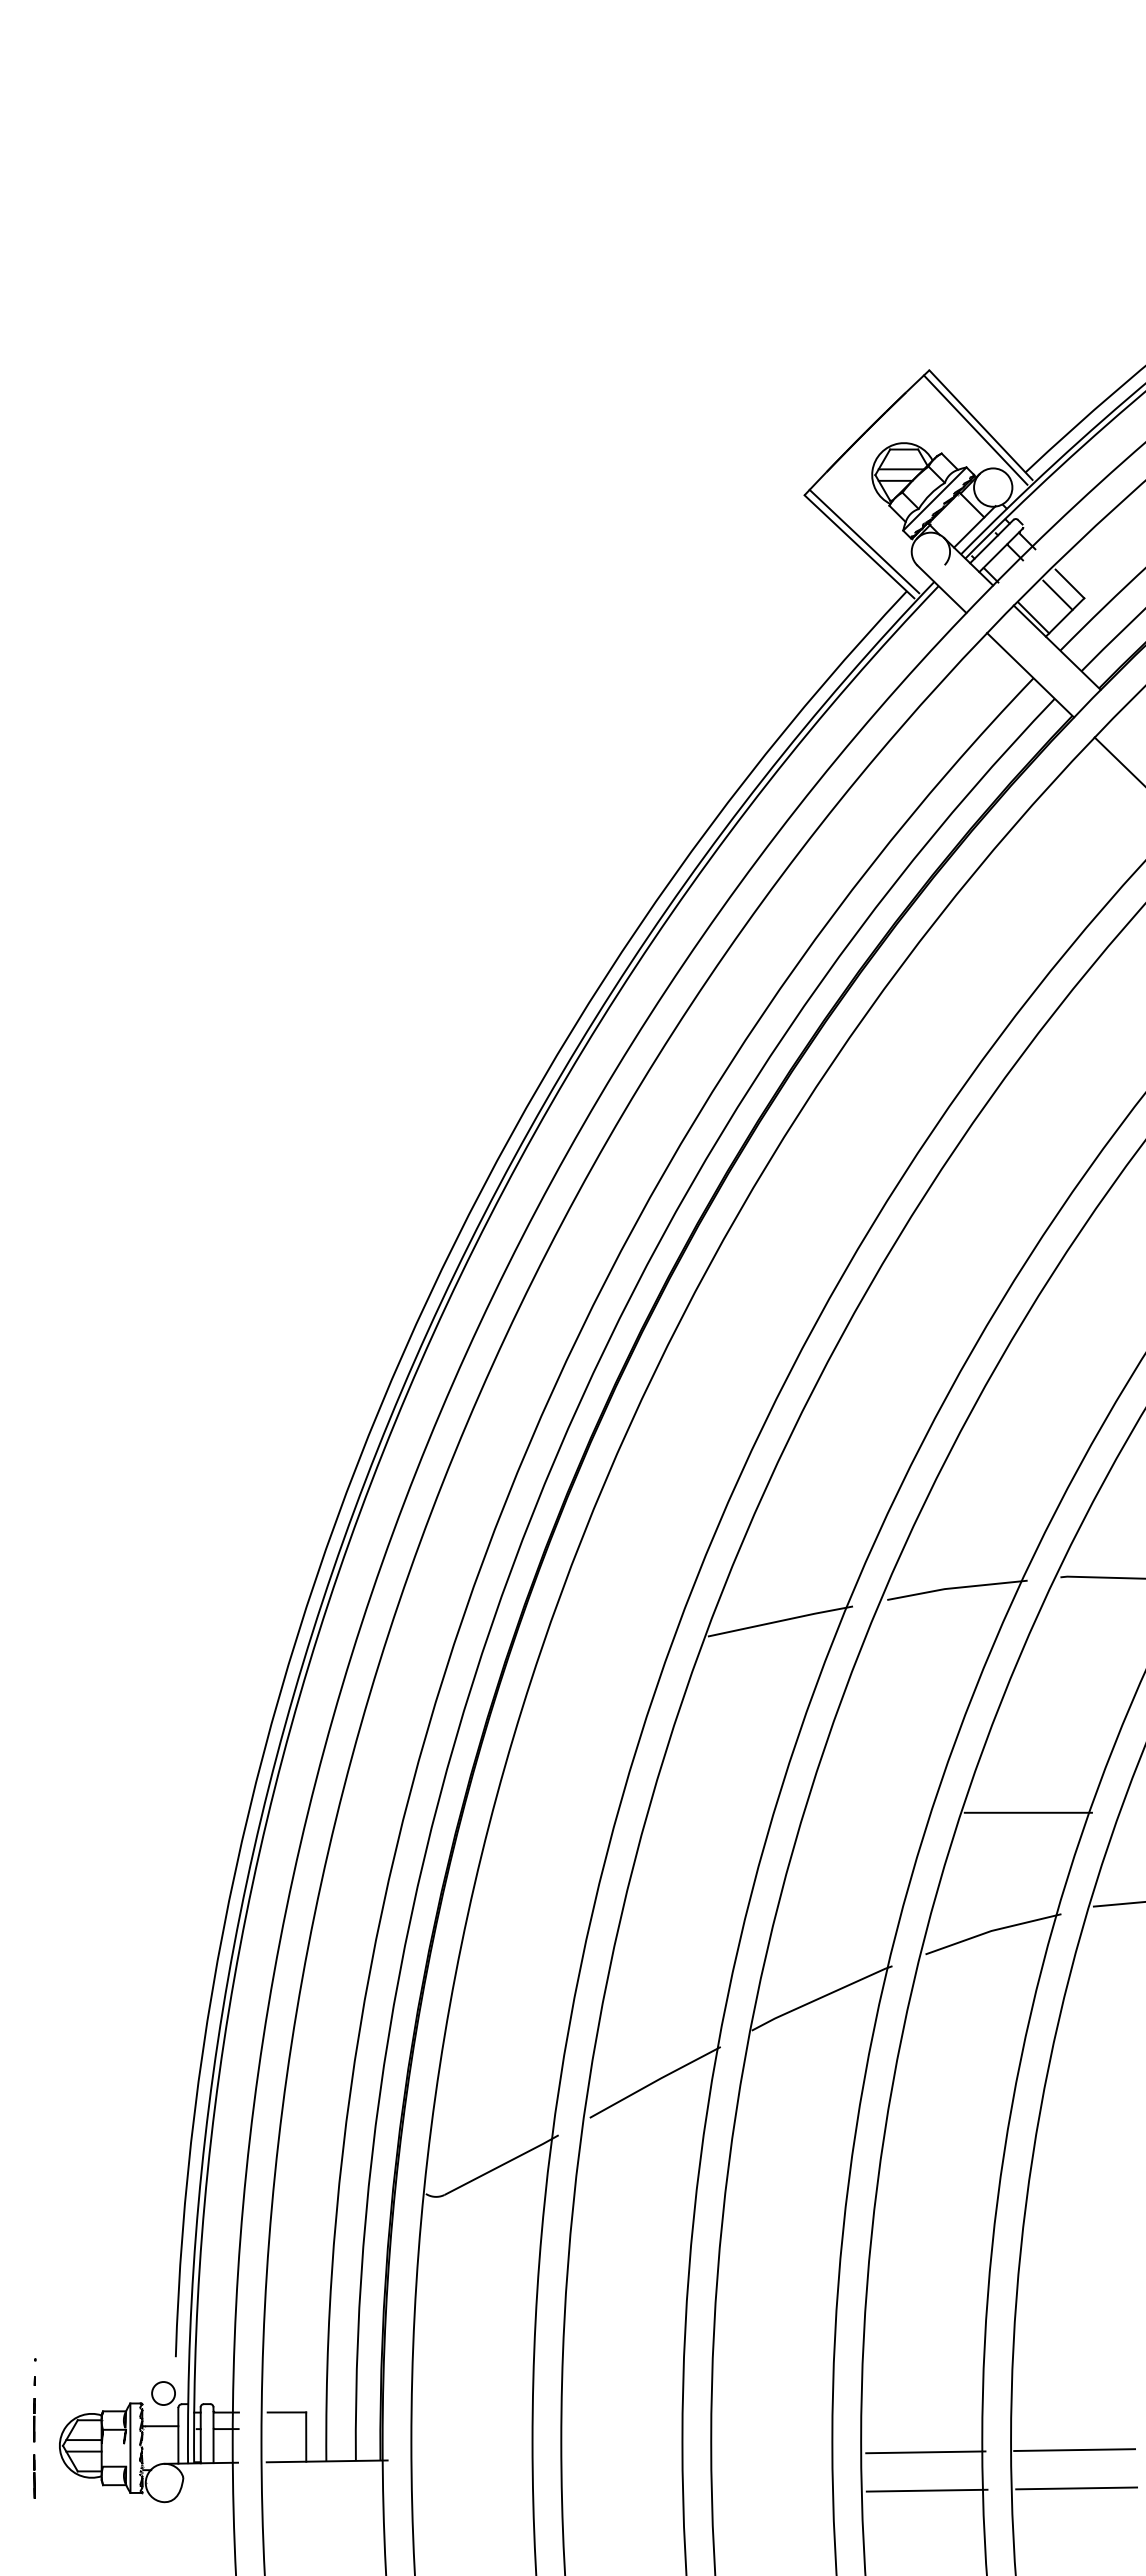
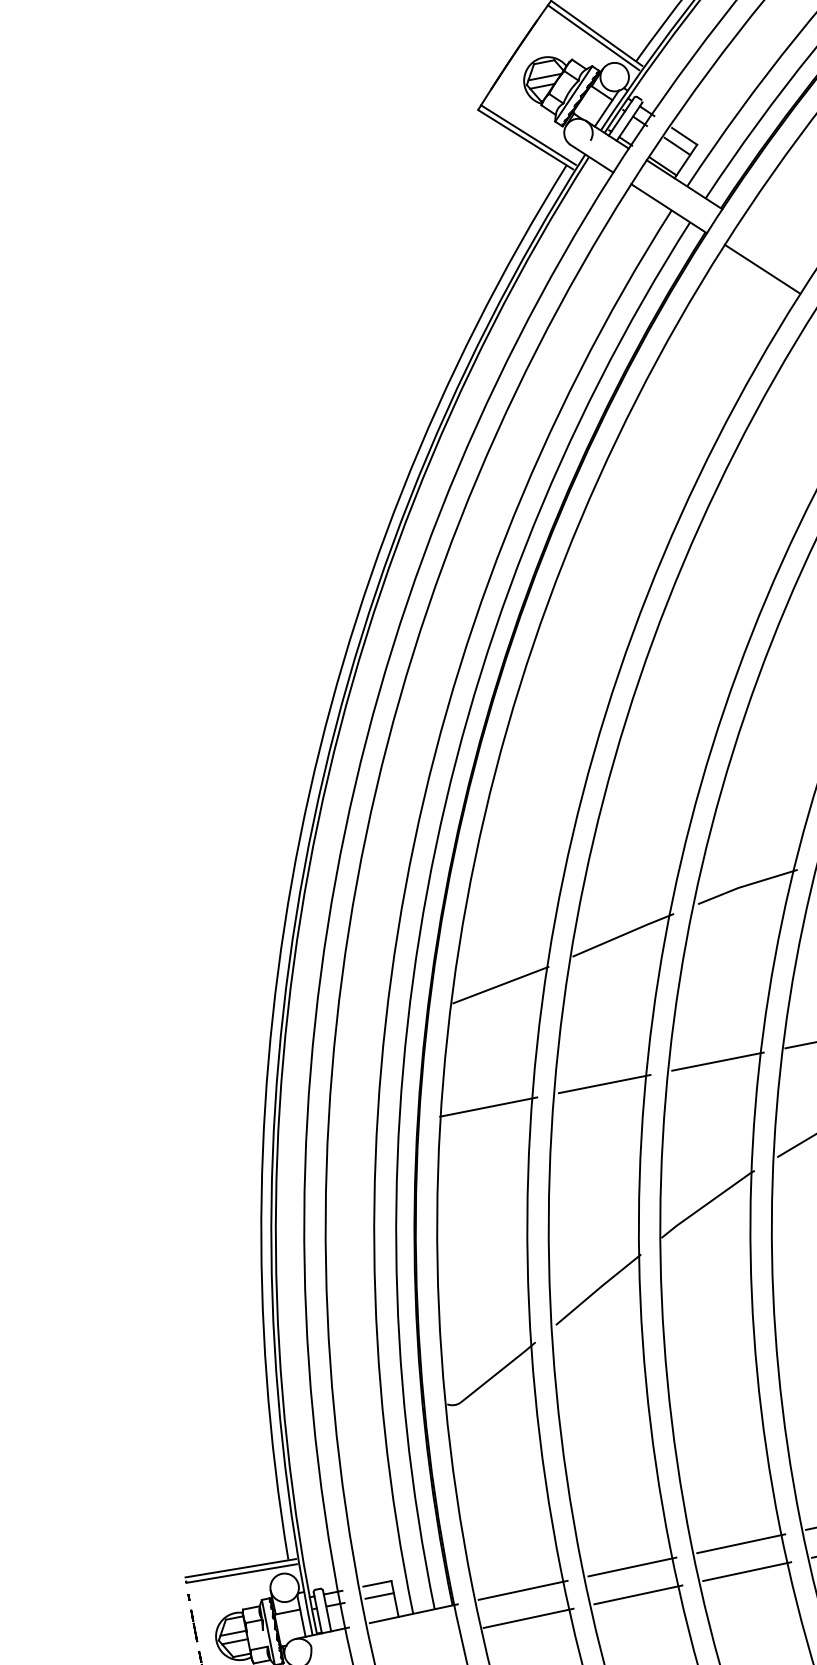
line: (605, 1654) -> (500, 984), added
line: (557, 1812) -> (488, 1106), added
line: (716, 1812) -> (604, 1083), added
line: (872, 1812) -> (718, 1061), added
line: (110, 2355) -> (240, 1567), added
line: (110, 2363) -> (241, 1573), added
circle: (163, 2393) -> (284, 1587), size x1.67
line: (286, 2428) -> (379, 1595), added
line: (776, 2454) -> (740, 1543), added
line: (627, 2456) -> (632, 1566), added
line: (477, 2459) -> (523, 1590), added
line: (777, 2492) -> (746, 1571), added
line: (627, 2495) -> (637, 1595), added
line: (477, 2497) -> (528, 1618), added

